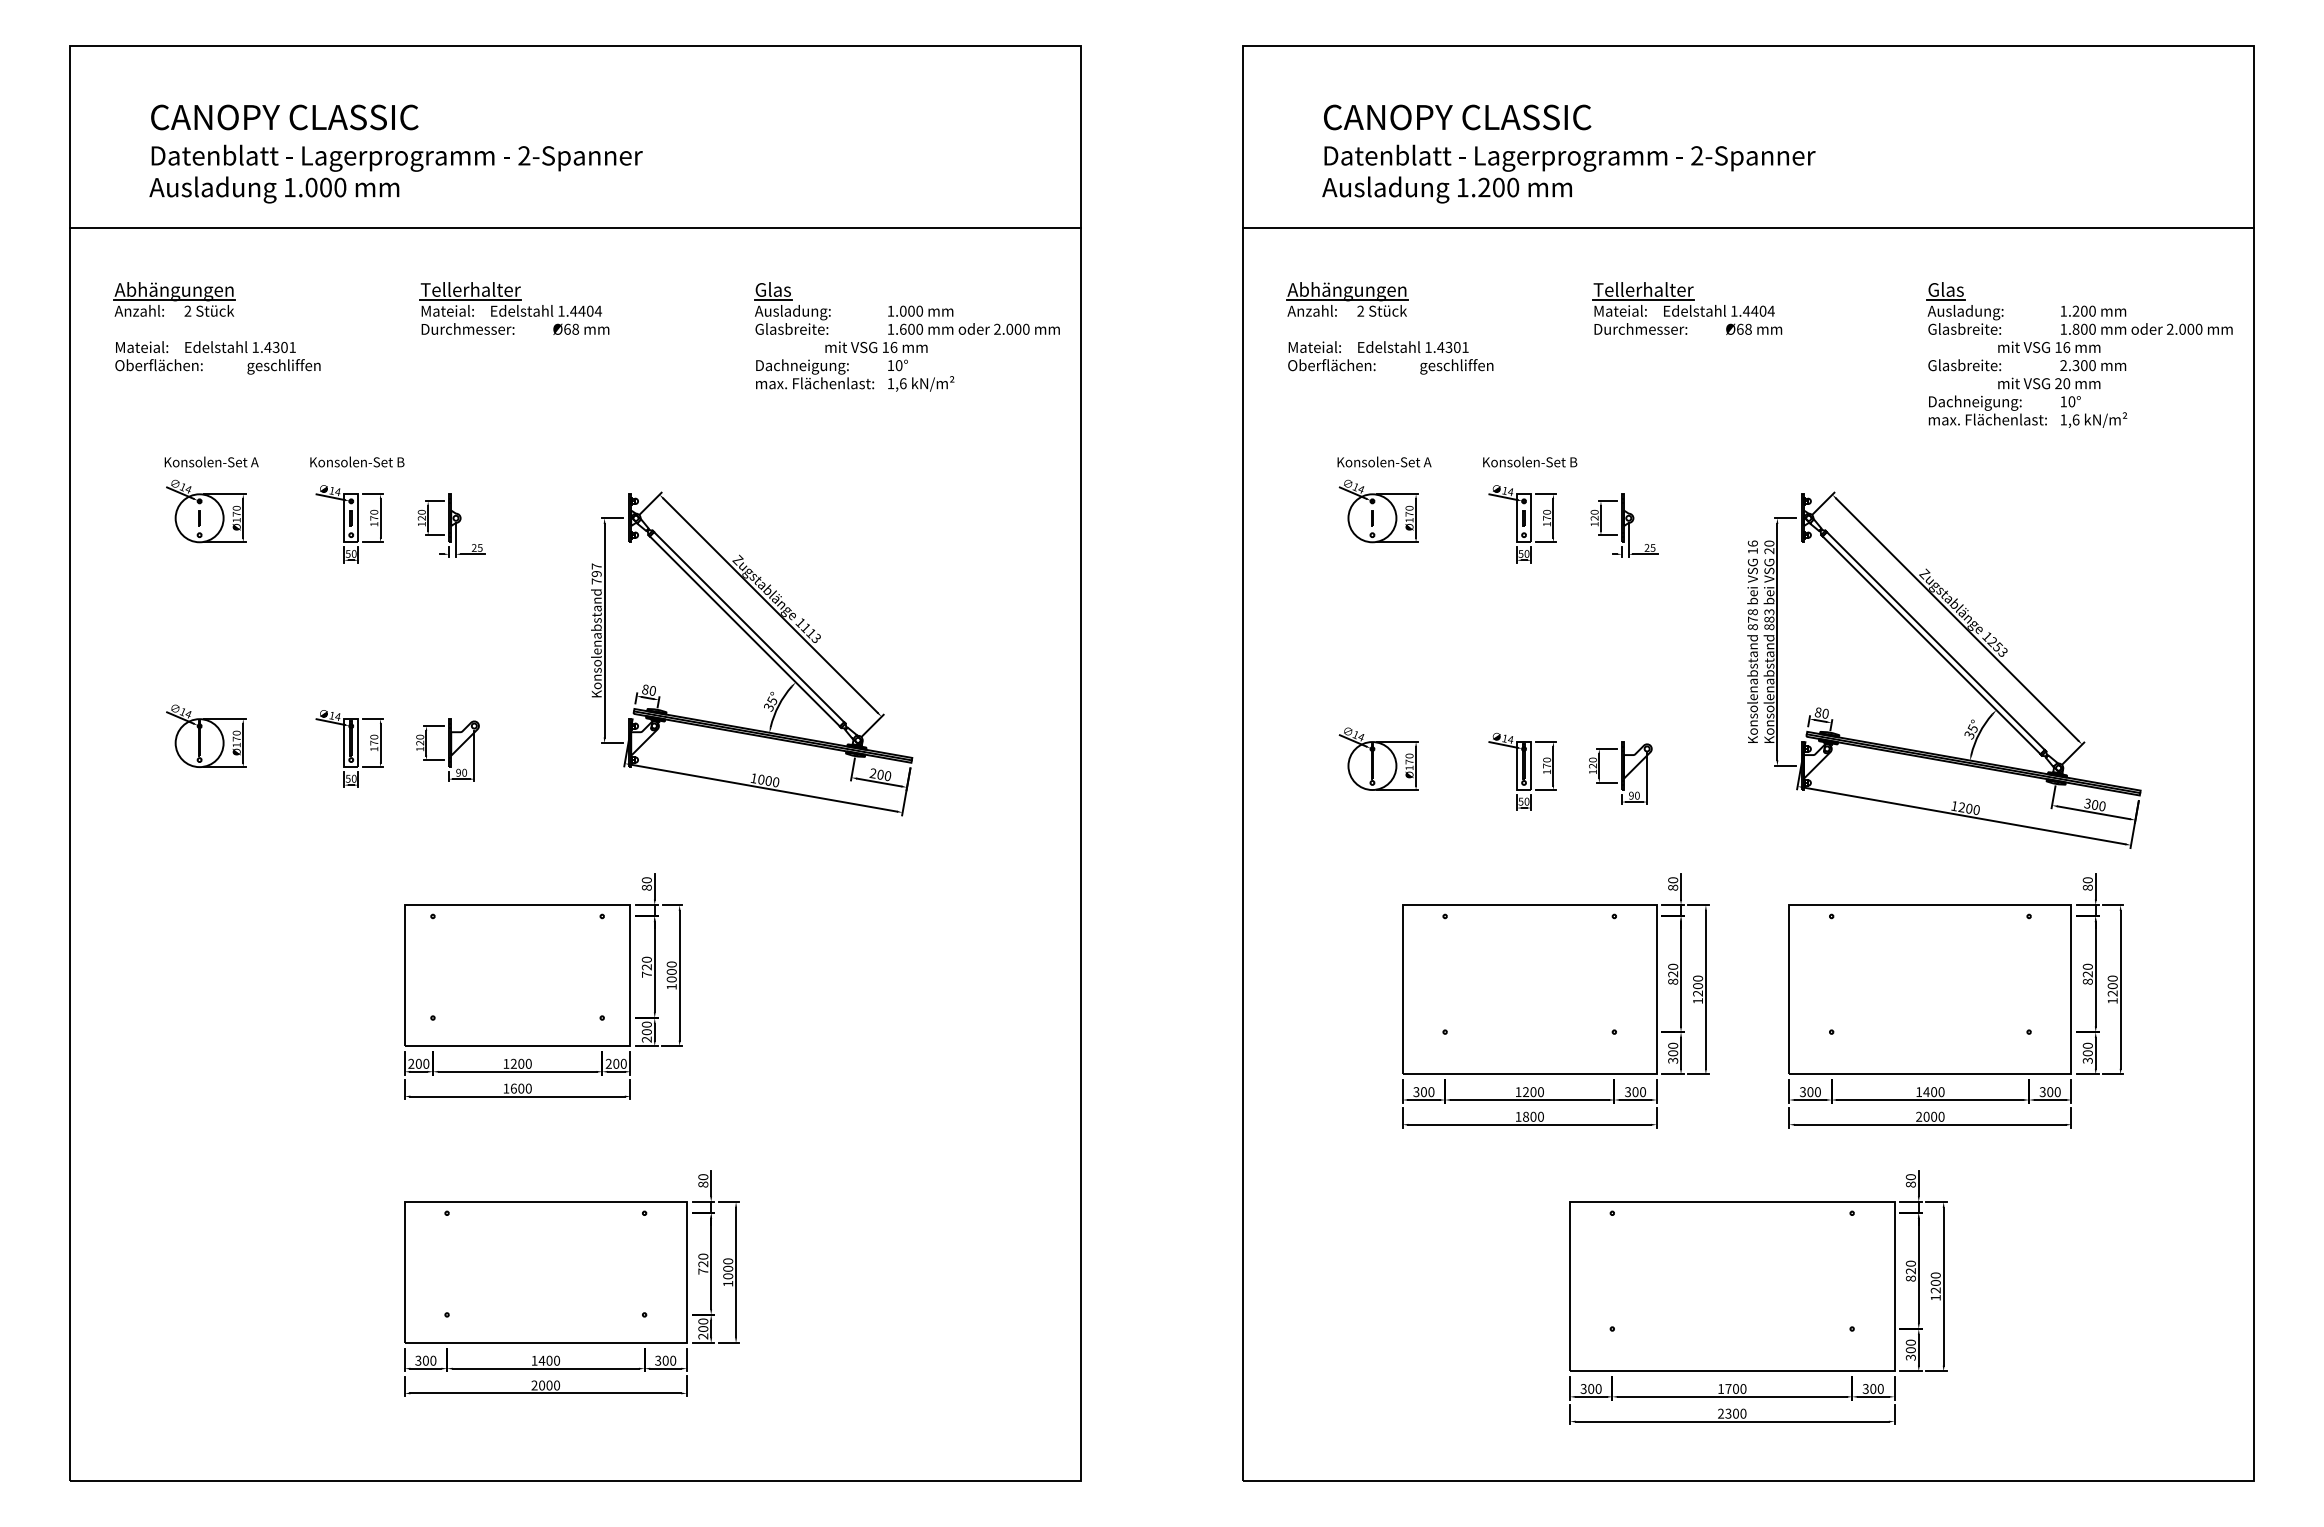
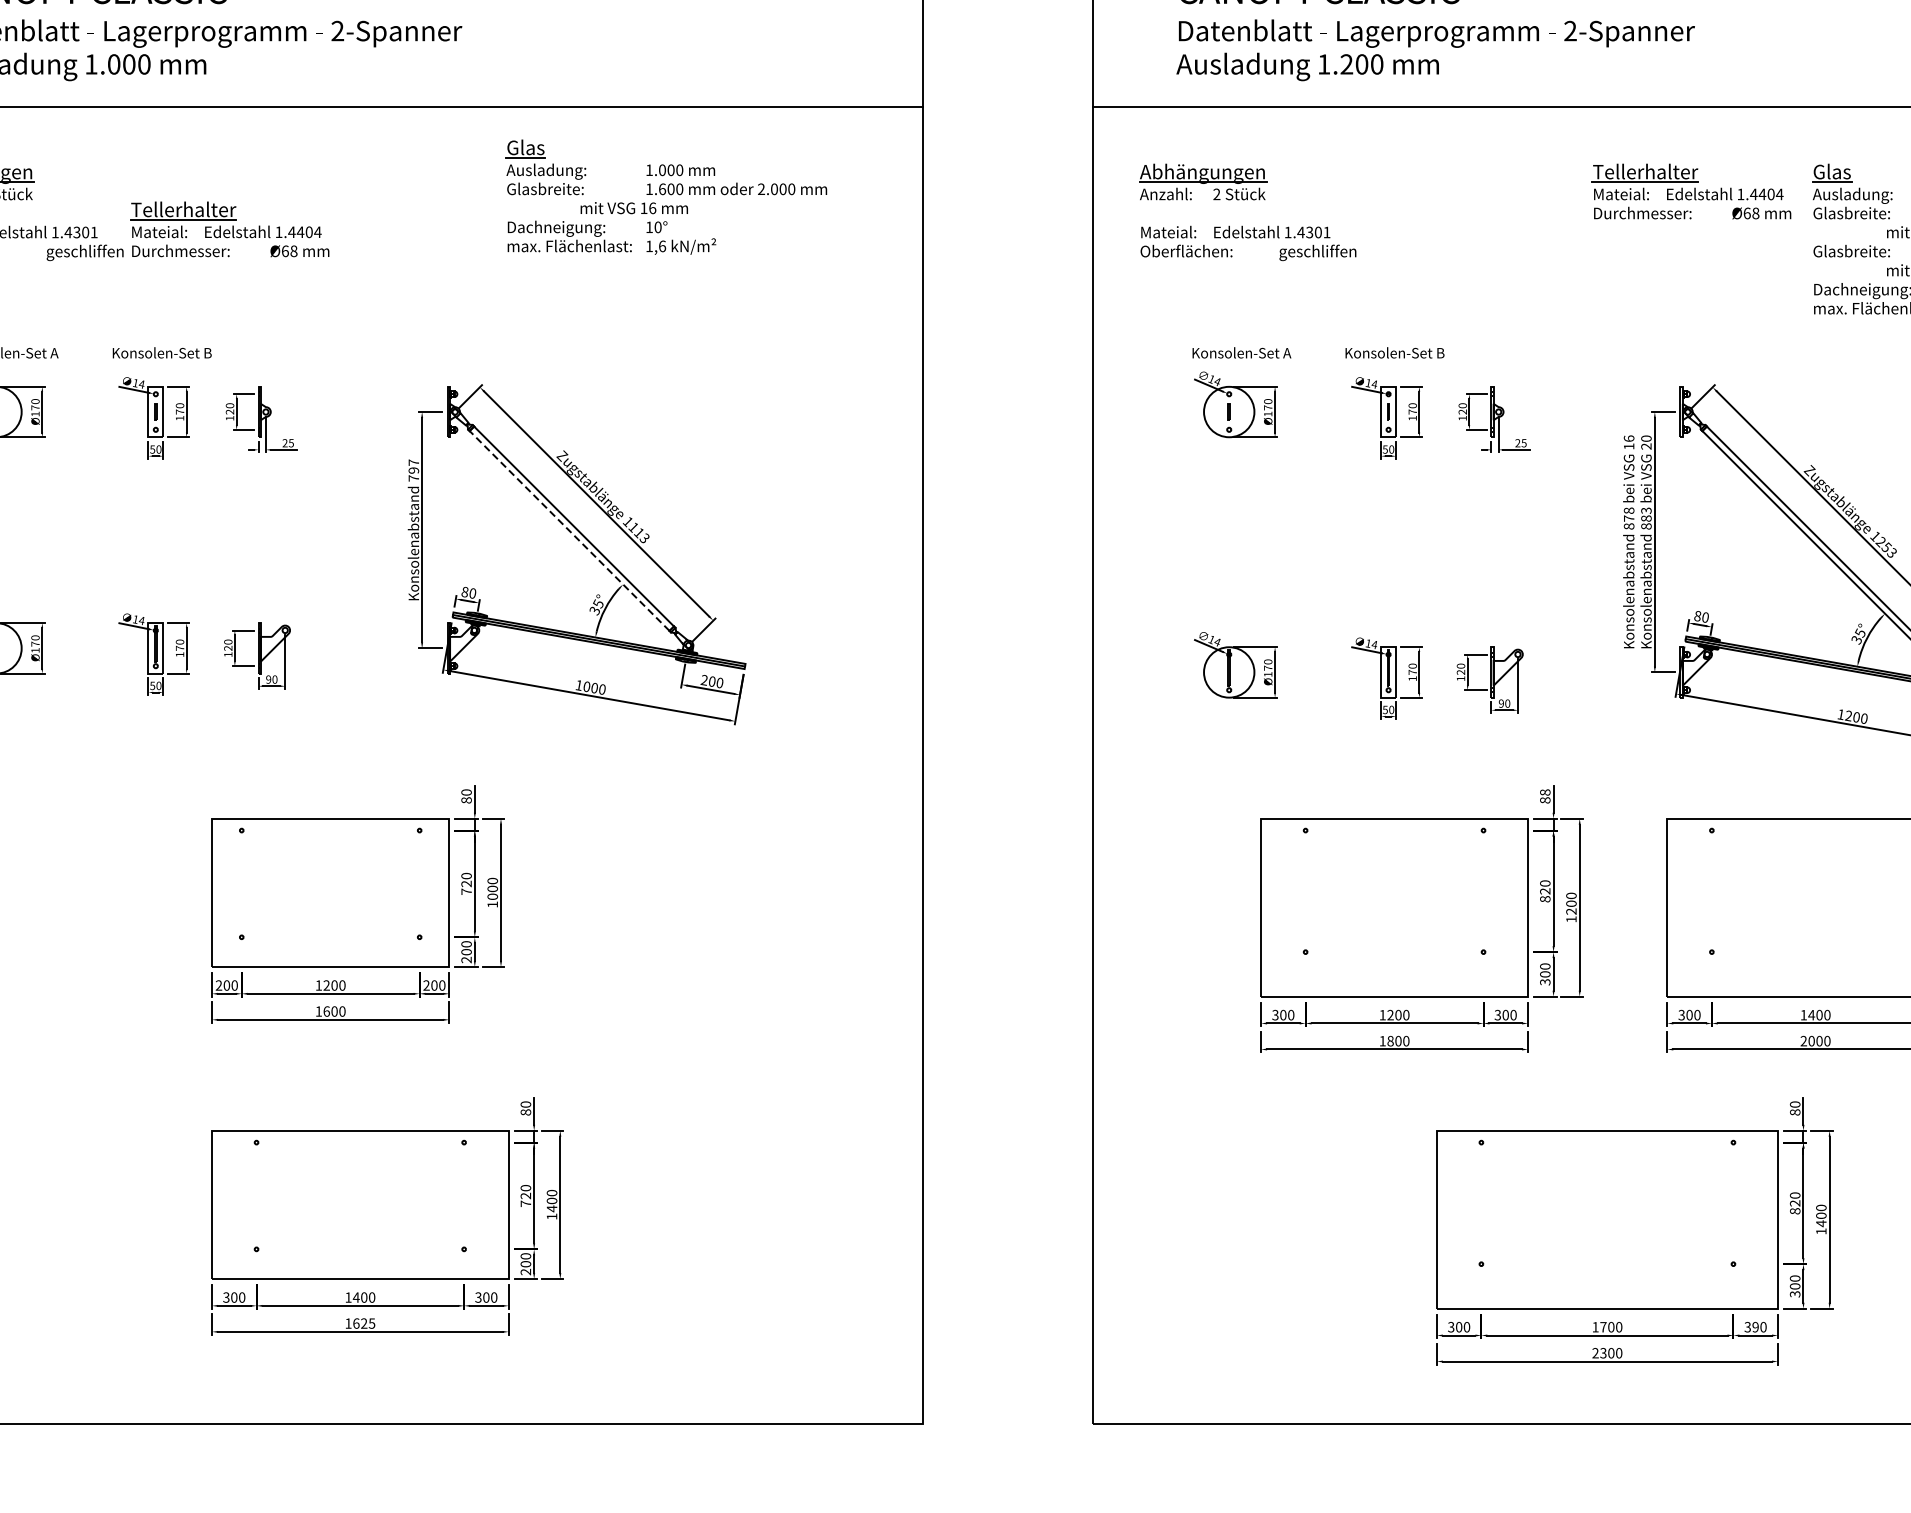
part: (514, 308) -> (229, 229), moved
part: (1687, 308) -> (1691, 191), moved
part: (906, 336) -> (665, 196), moved
line: (744, 631) -> (569, 531), solid -> dashed
text: (1672, 880) -> (1544, 792), 80 -> 88
text: (728, 1276) -> (552, 1208), 1000 -> 1400
text: (1935, 1290) -> (1821, 1223), 1200 -> 1400
text: (545, 1385) -> (360, 1323), 2000 -> 1625
text: (1873, 1388) -> (1755, 1326), 300 -> 390

